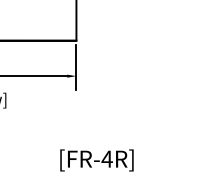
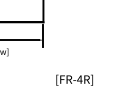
text: (96, 158) -> (74, 79), moved

